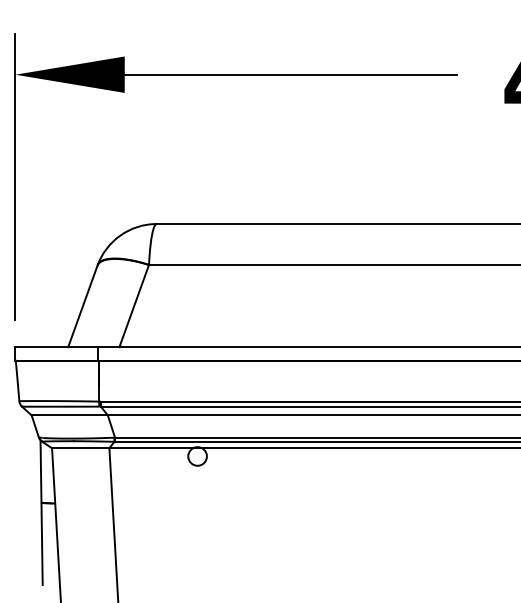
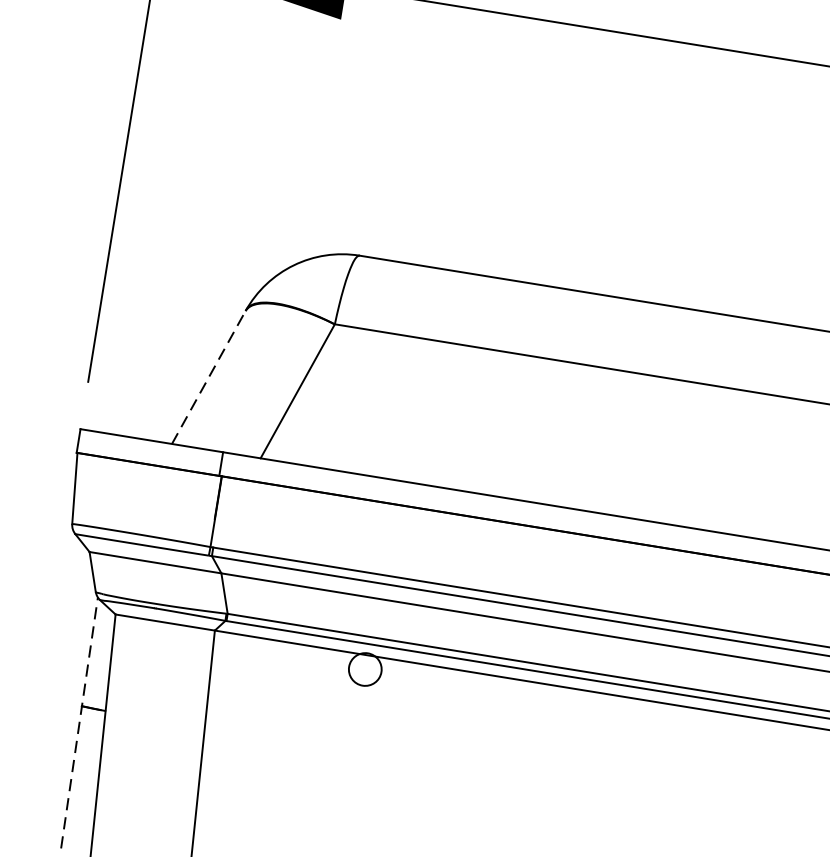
line: (83, 305) -> (210, 376), solid -> dashed
line: (41, 512) -> (79, 722), solid -> dashed

